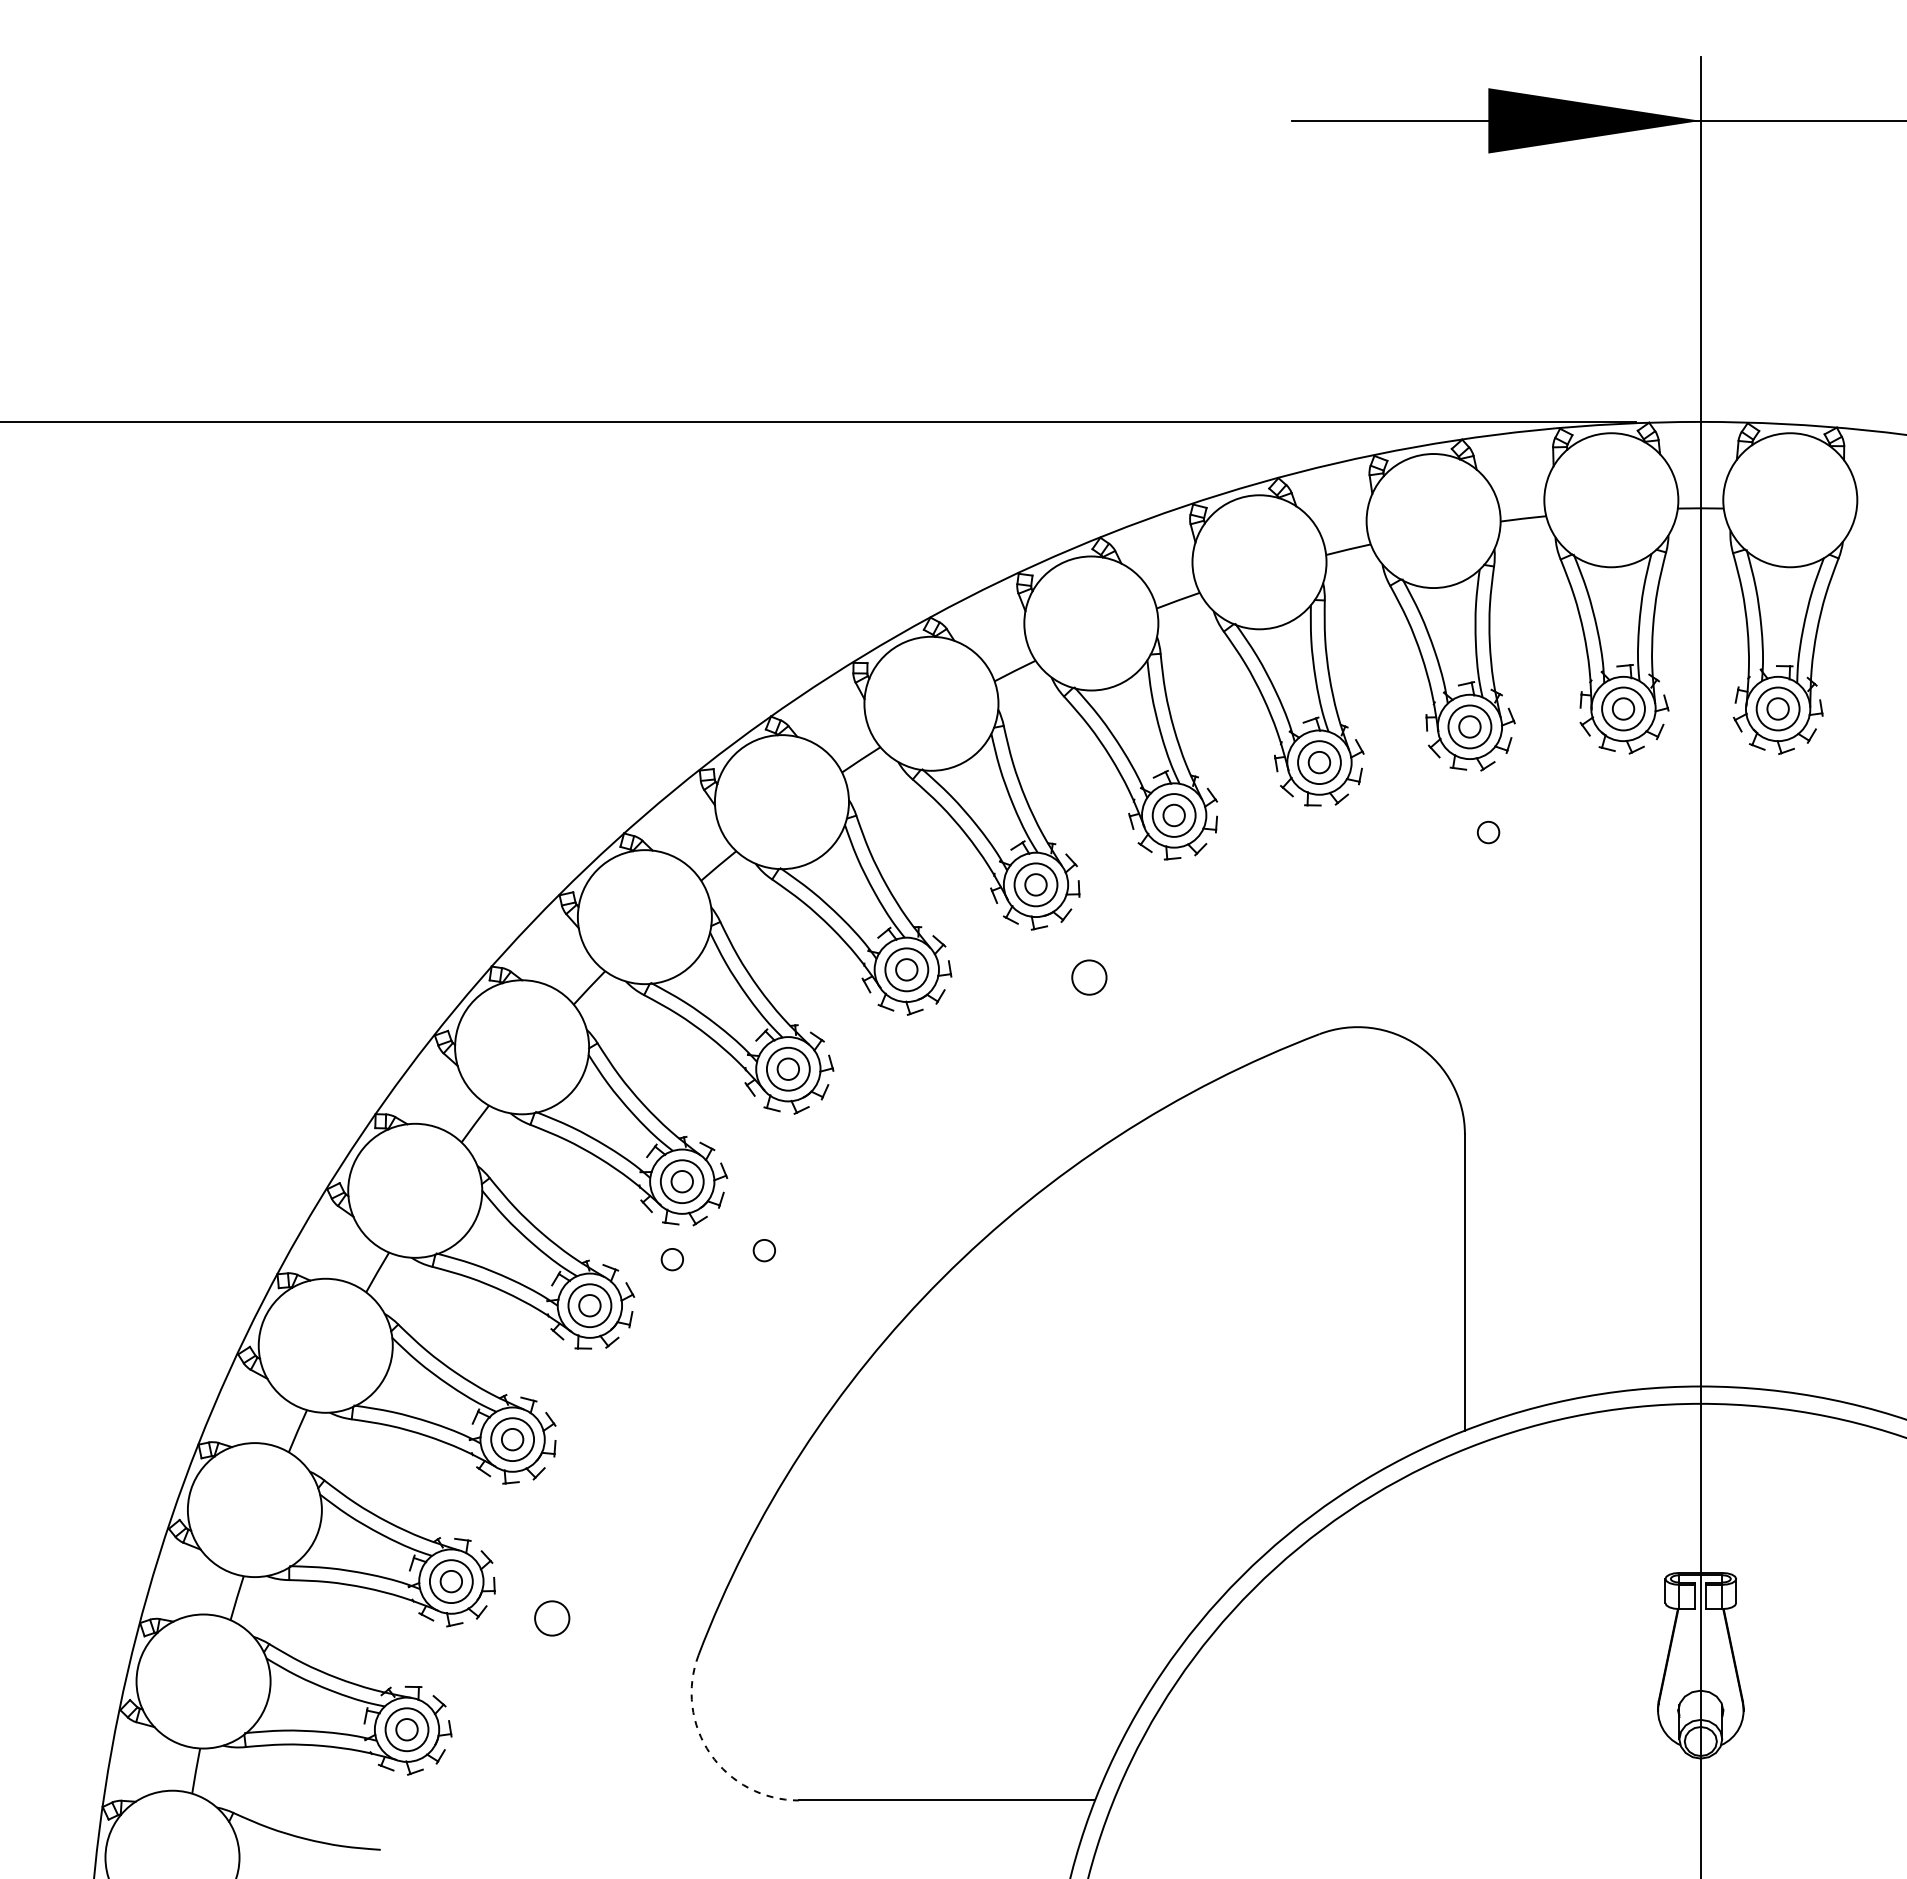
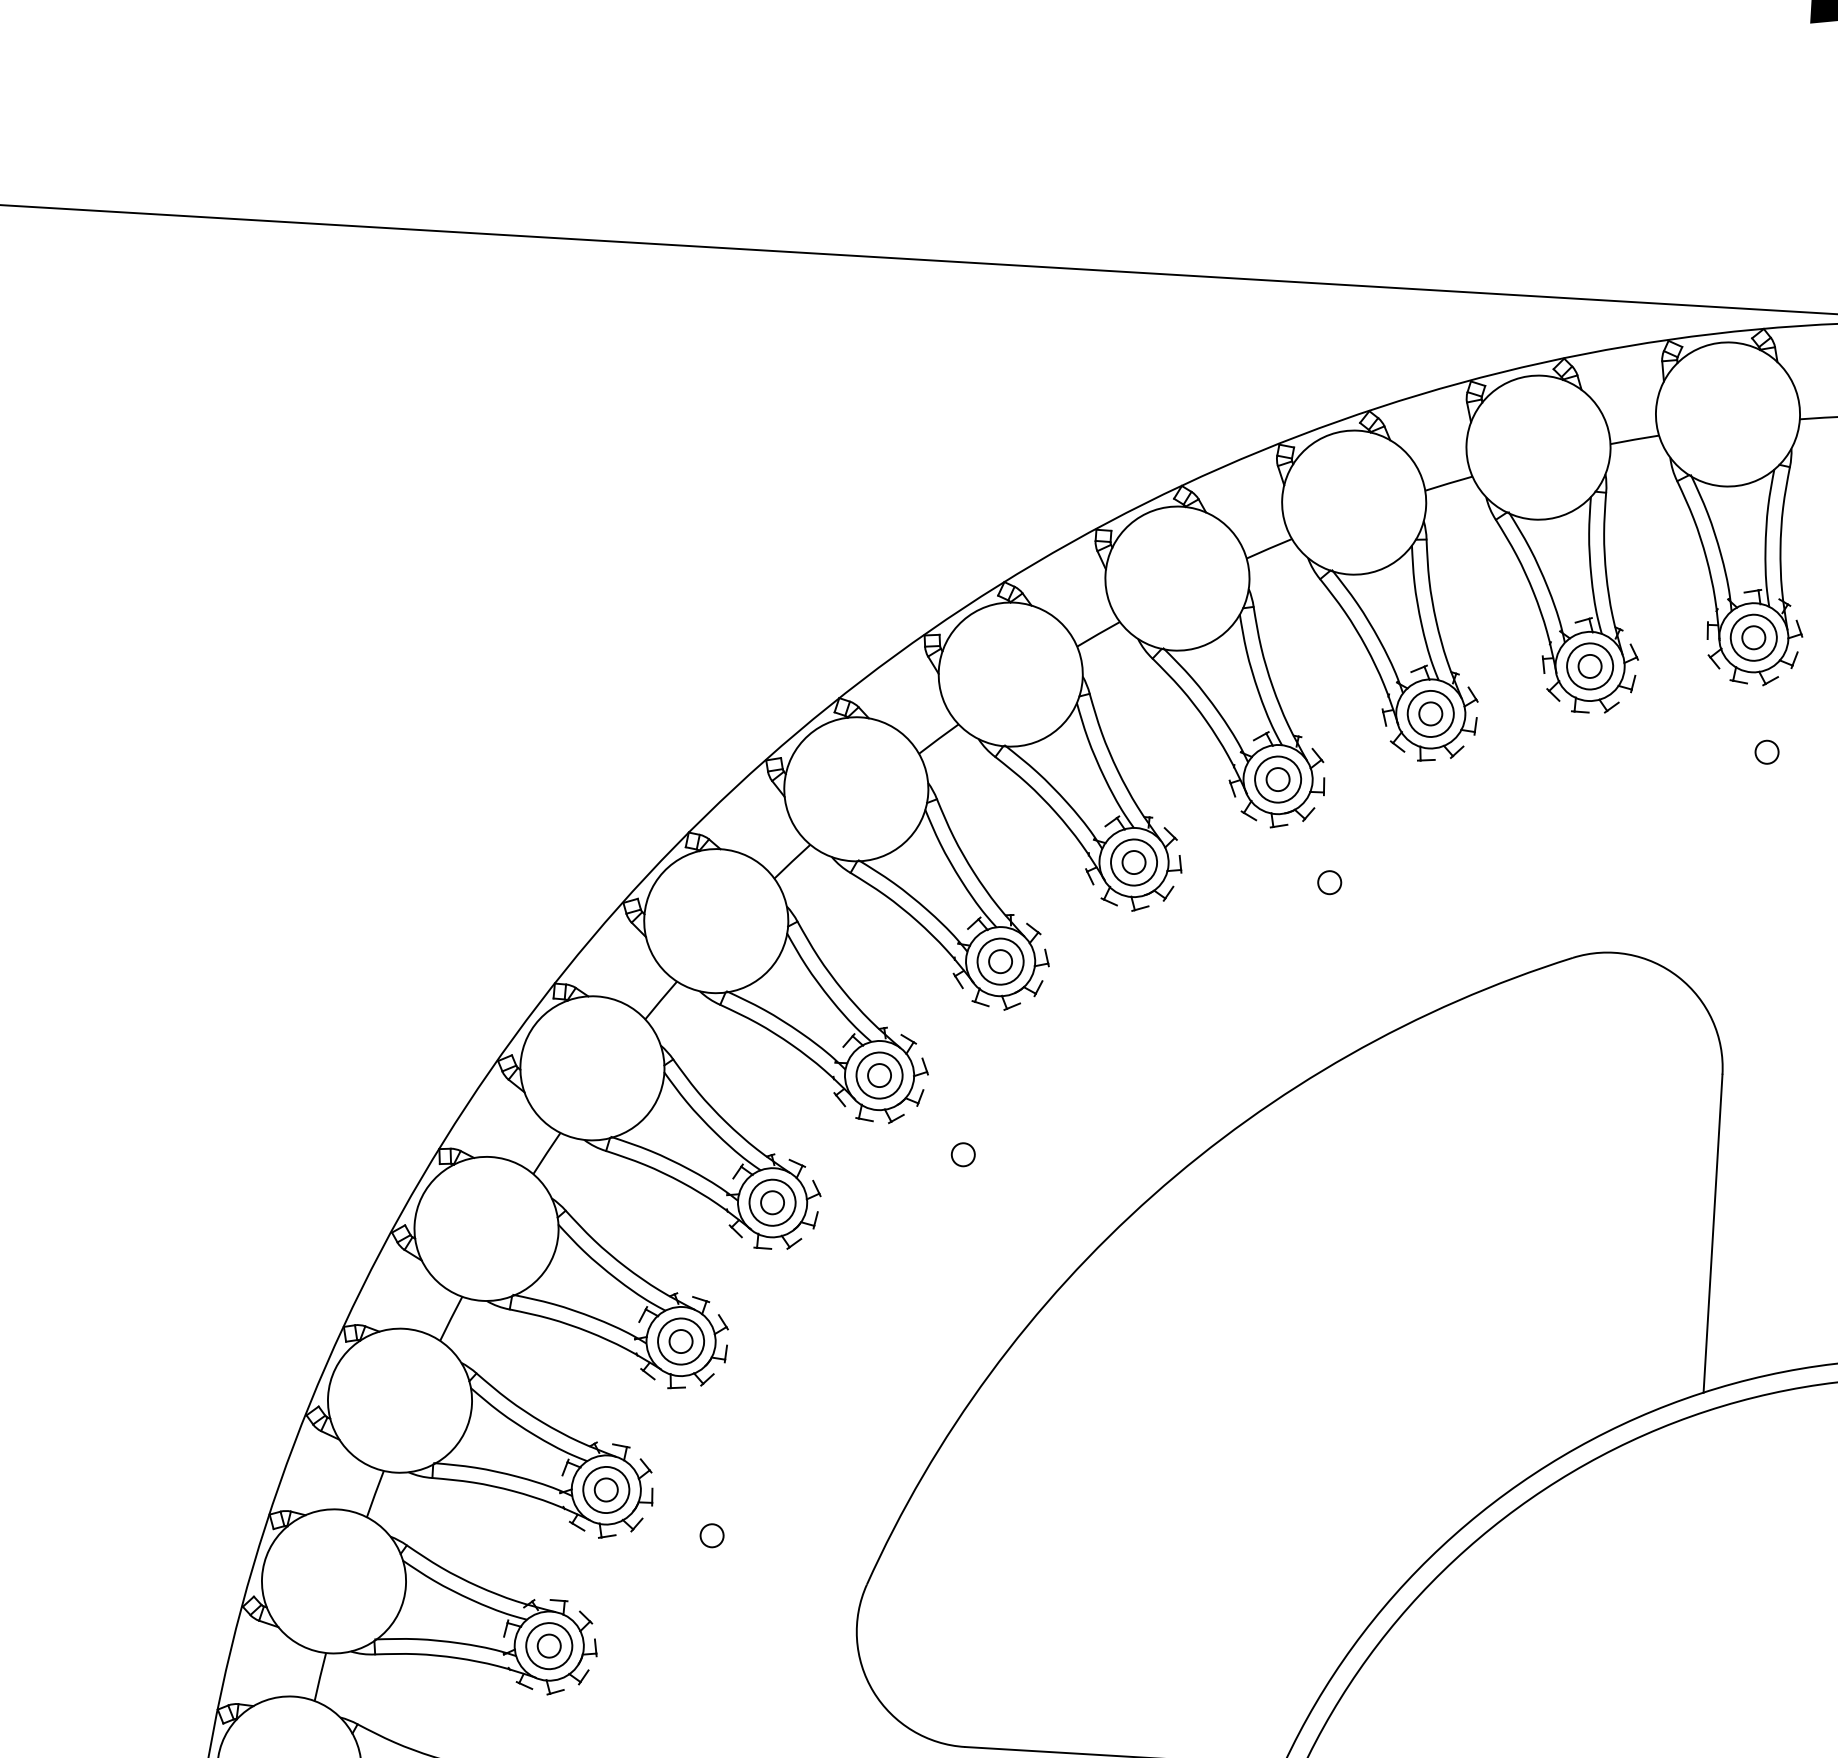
circle: (1089, 977) -> (1329, 882), size x0.62
circle: (671, 1259) -> (863, 1158), removed
circle: (551, 1617) -> (711, 1534), size x0.62
arc: (710, 1754) -> (873, 1692), dashed -> solid

